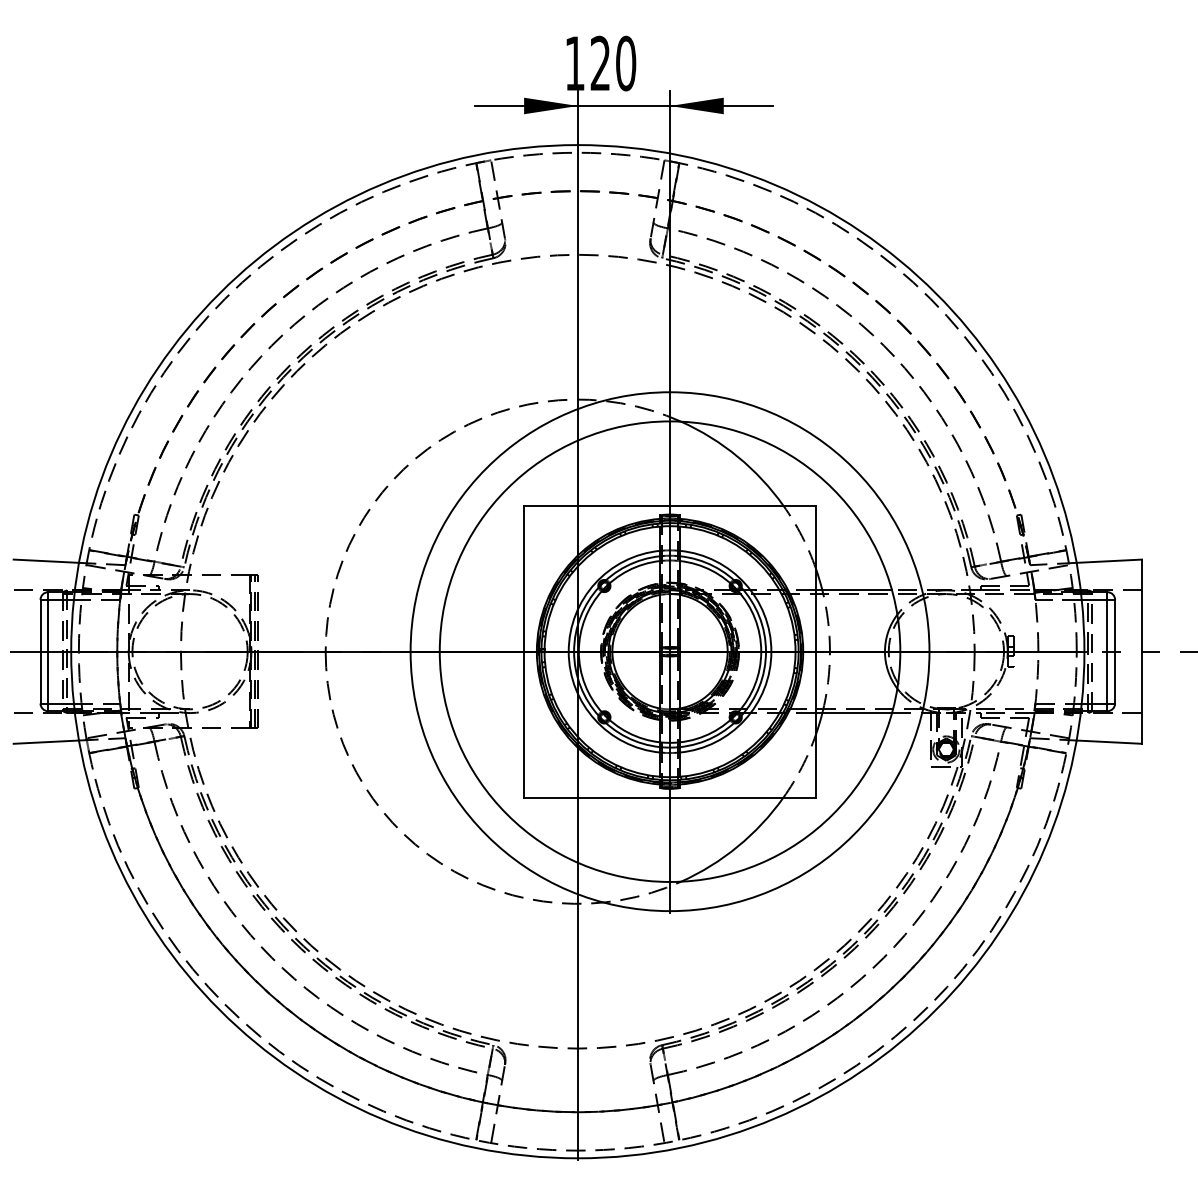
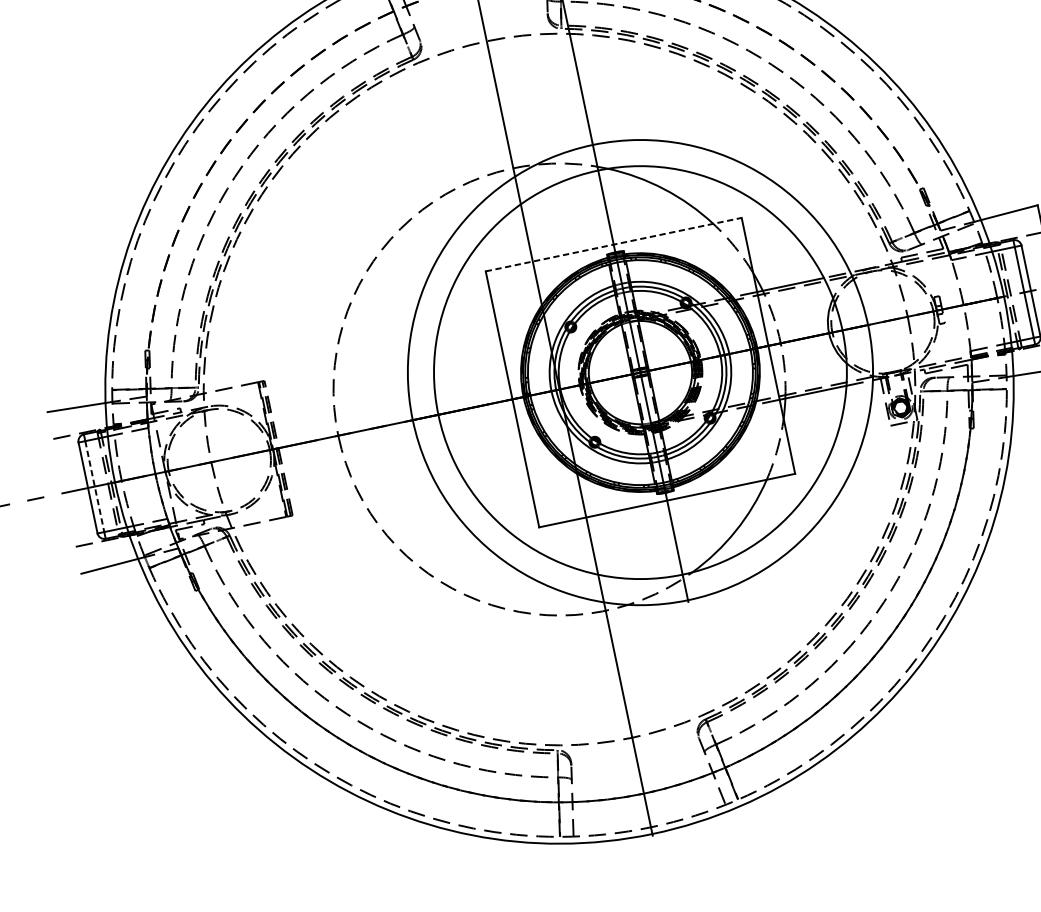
line: (670, 505) -> (614, 244), solid -> dashed
line: (48, 651) -> (95, 486), solid -> dashed

